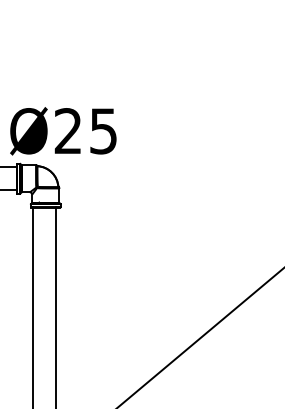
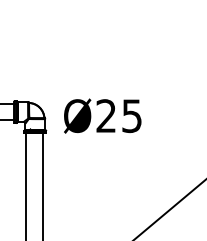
text: (63, 131) -> (102, 116), moved

